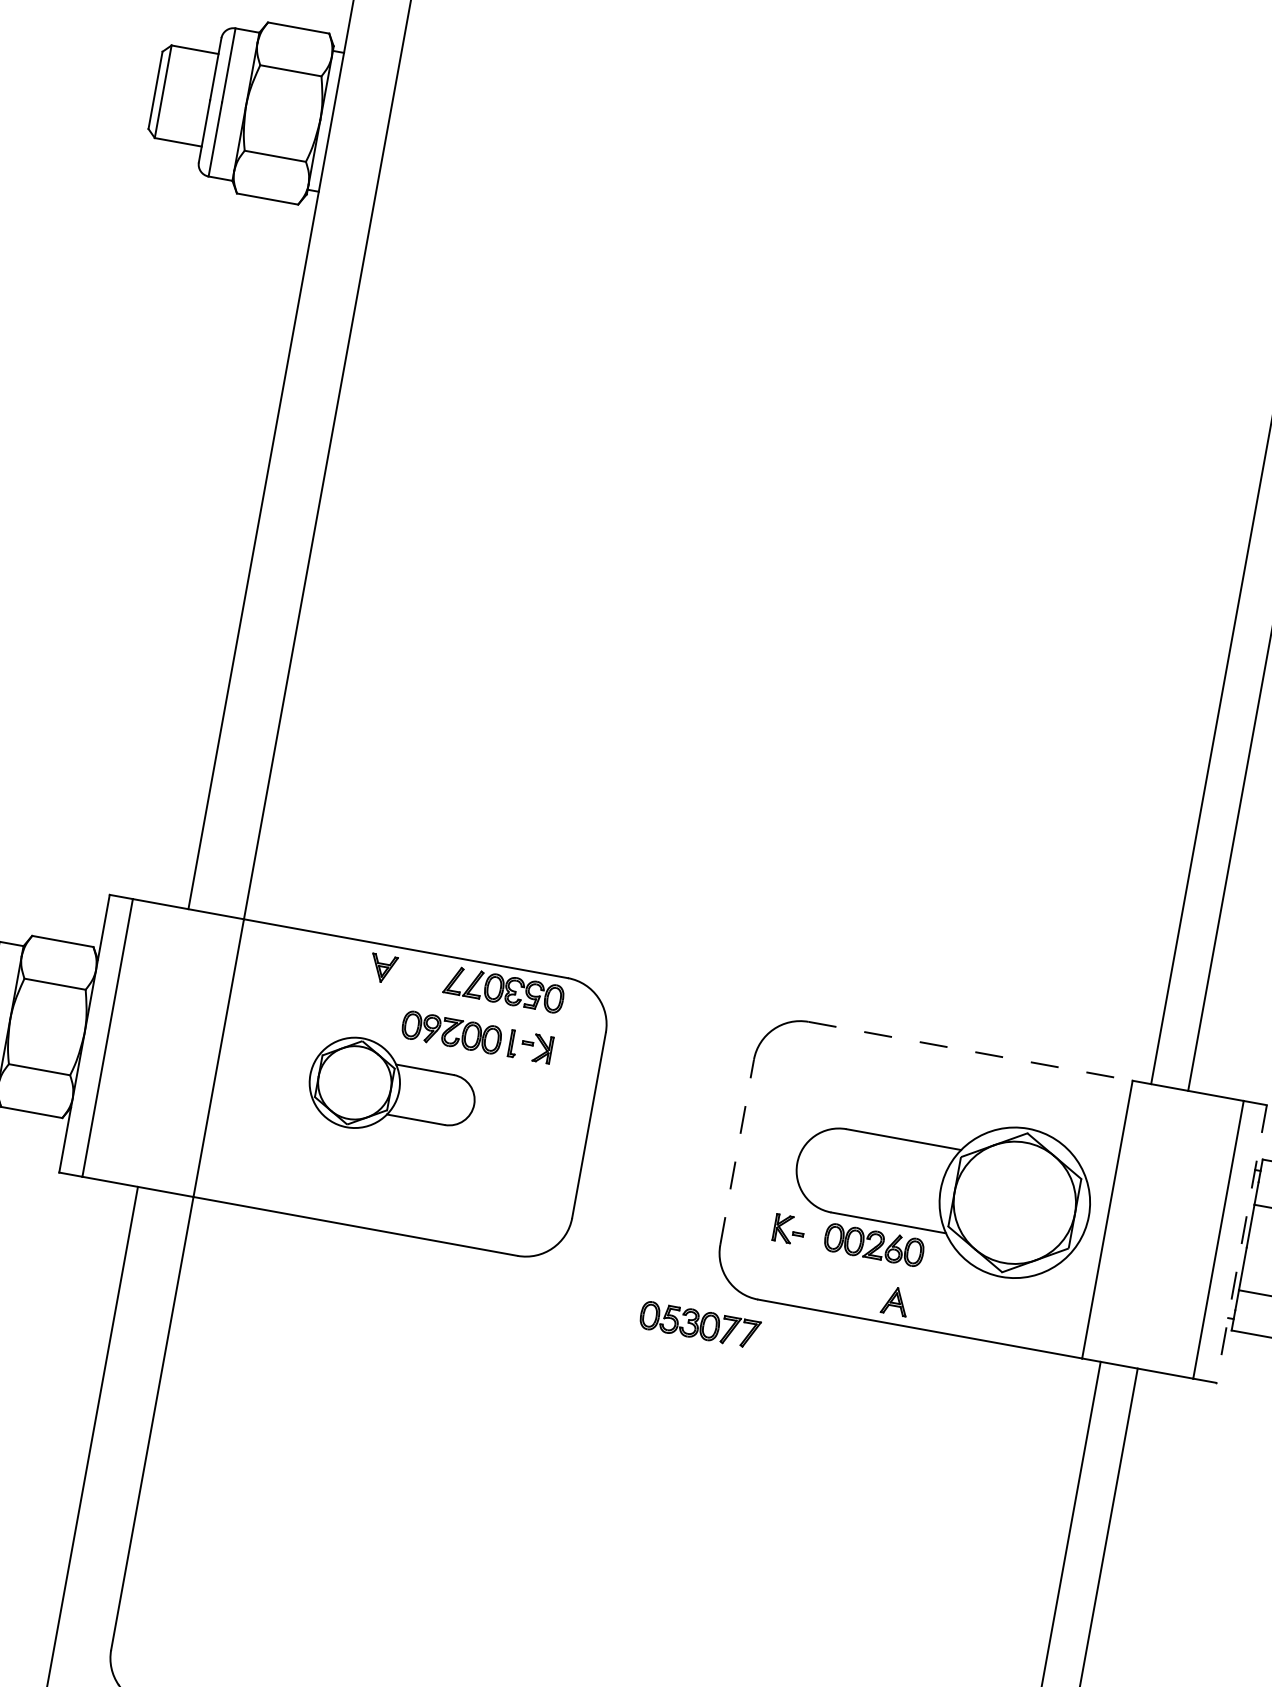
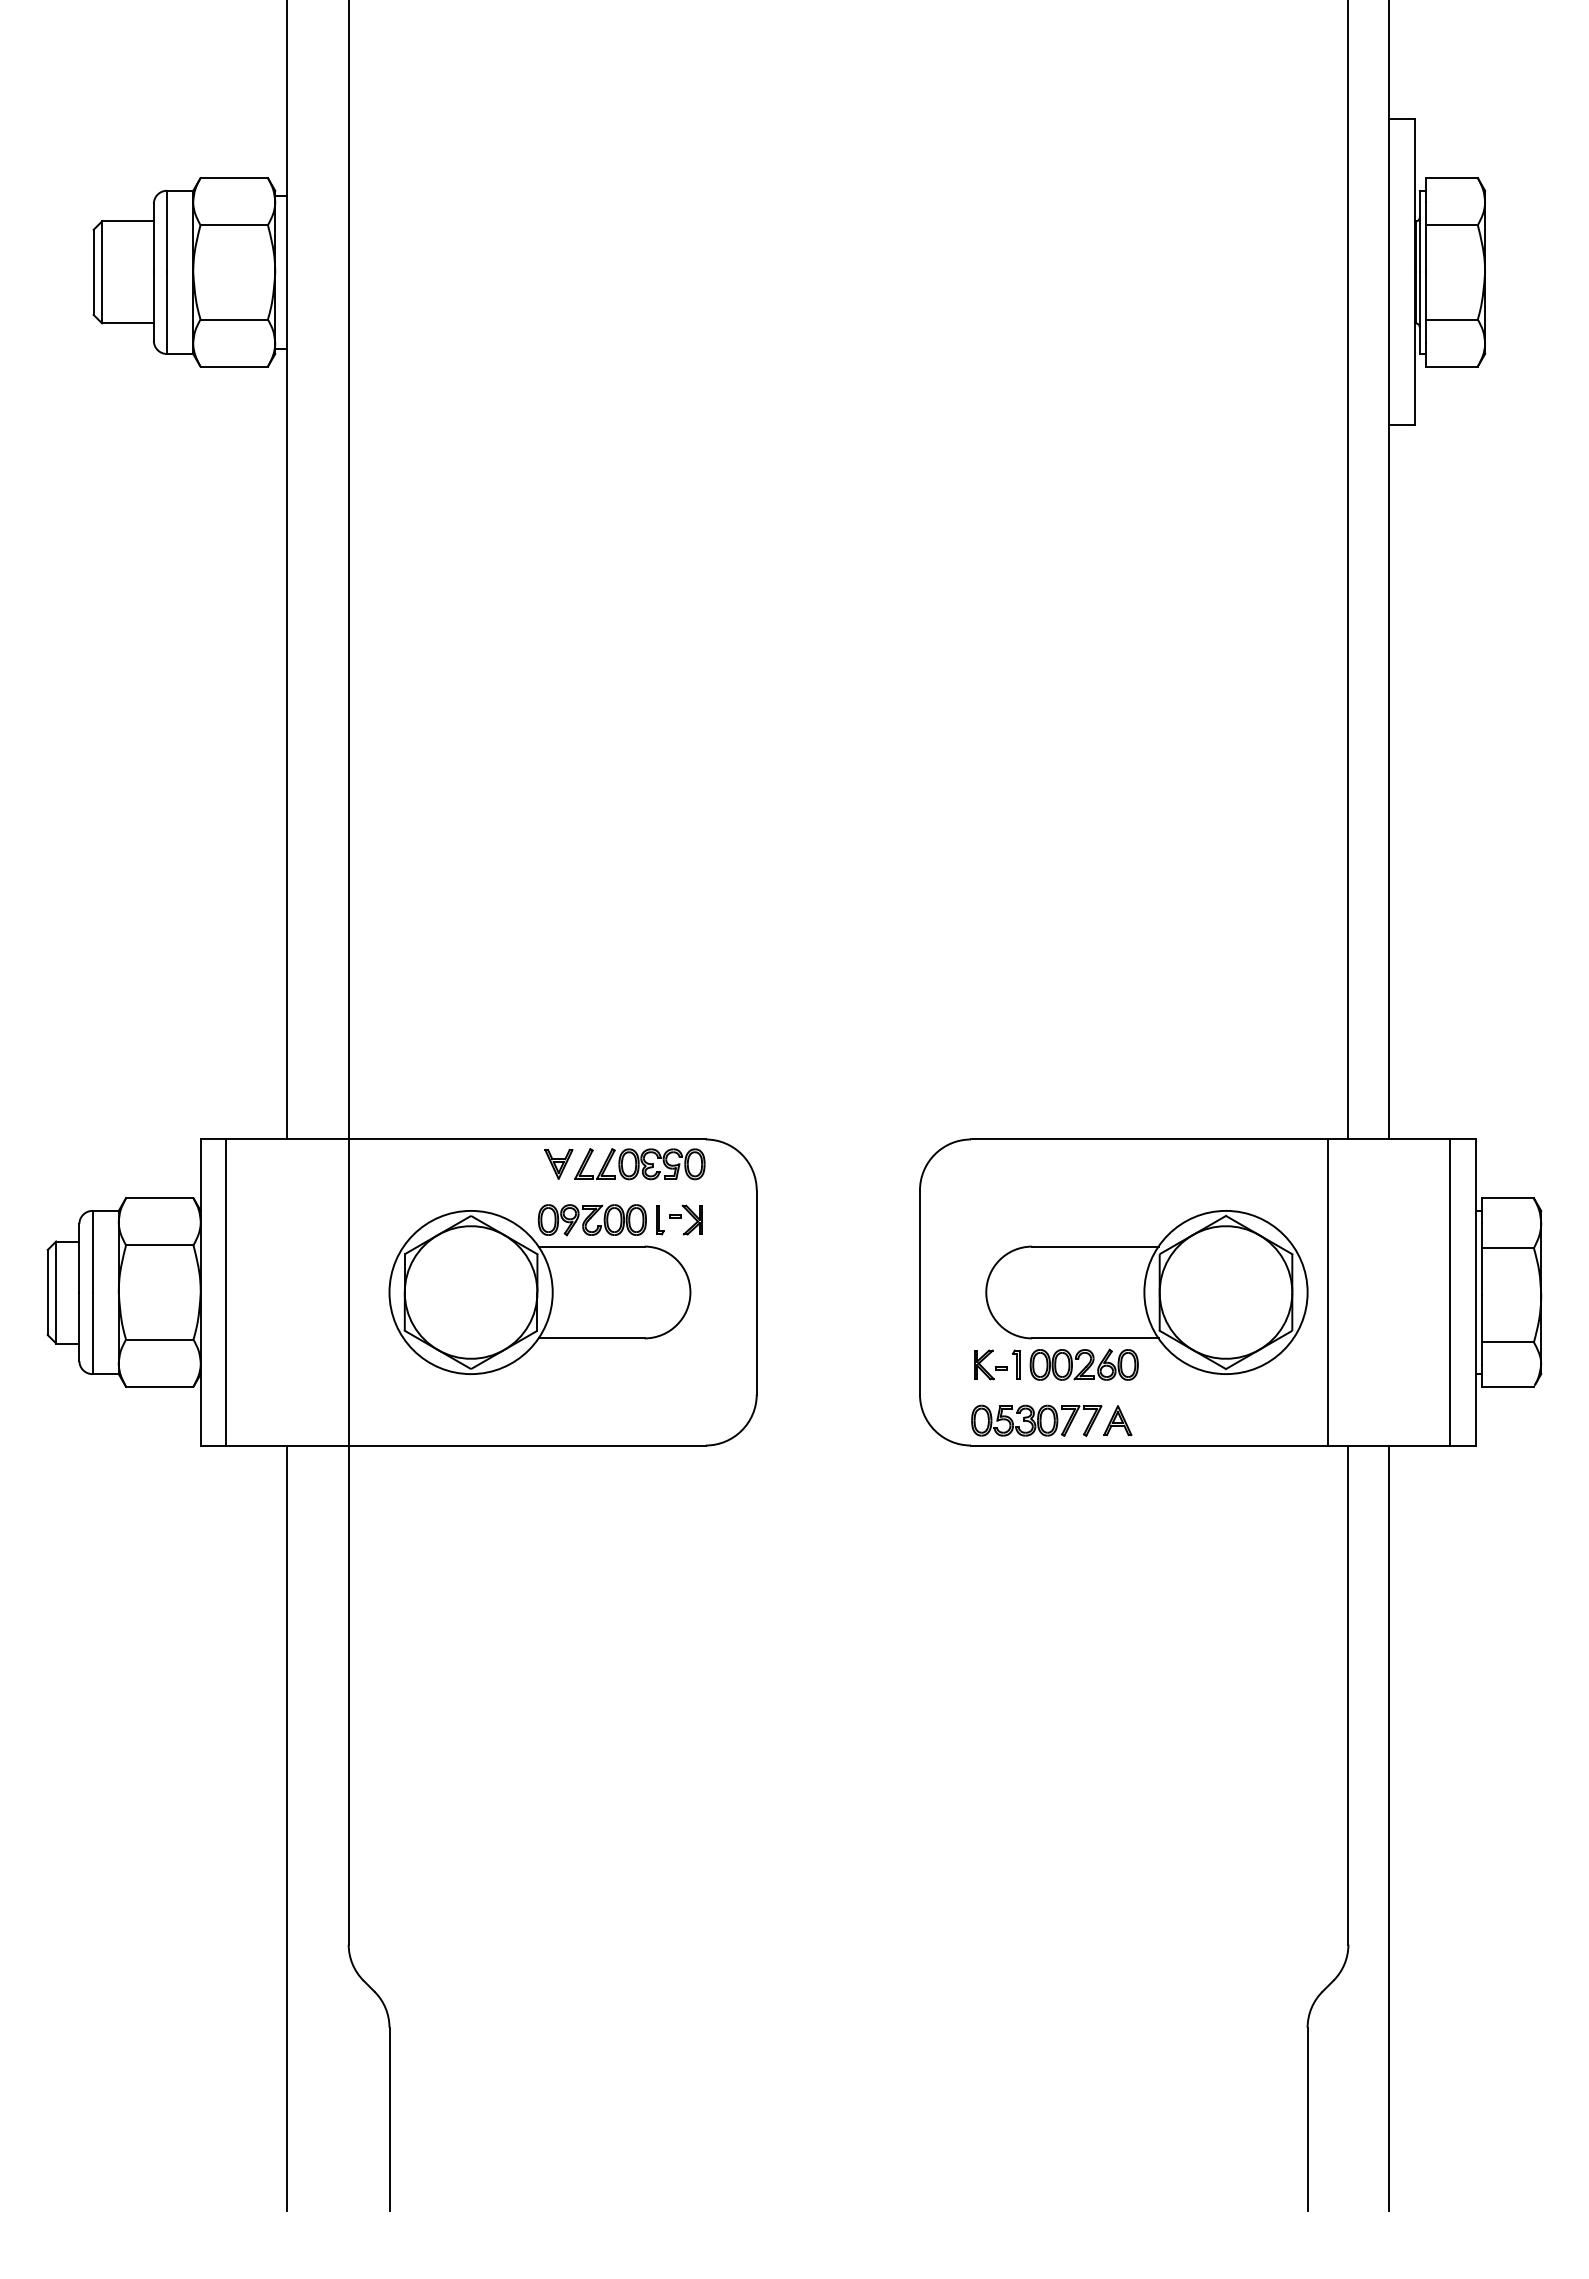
part: (382, 968) -> (558, 1164), moved
line: (970, 1051) -> (1149, 1139), dashed -> solid
part: (391, 1089) -> (539, 1292), size x1.67
line: (736, 1152) -> (919, 1292), dashed -> solid
part: (812, 1233) -> (1016, 1364), added
line: (1241, 1244) -> (1475, 1293), dashed -> solid
part: (699, 1324) -> (1036, 1420), moved

